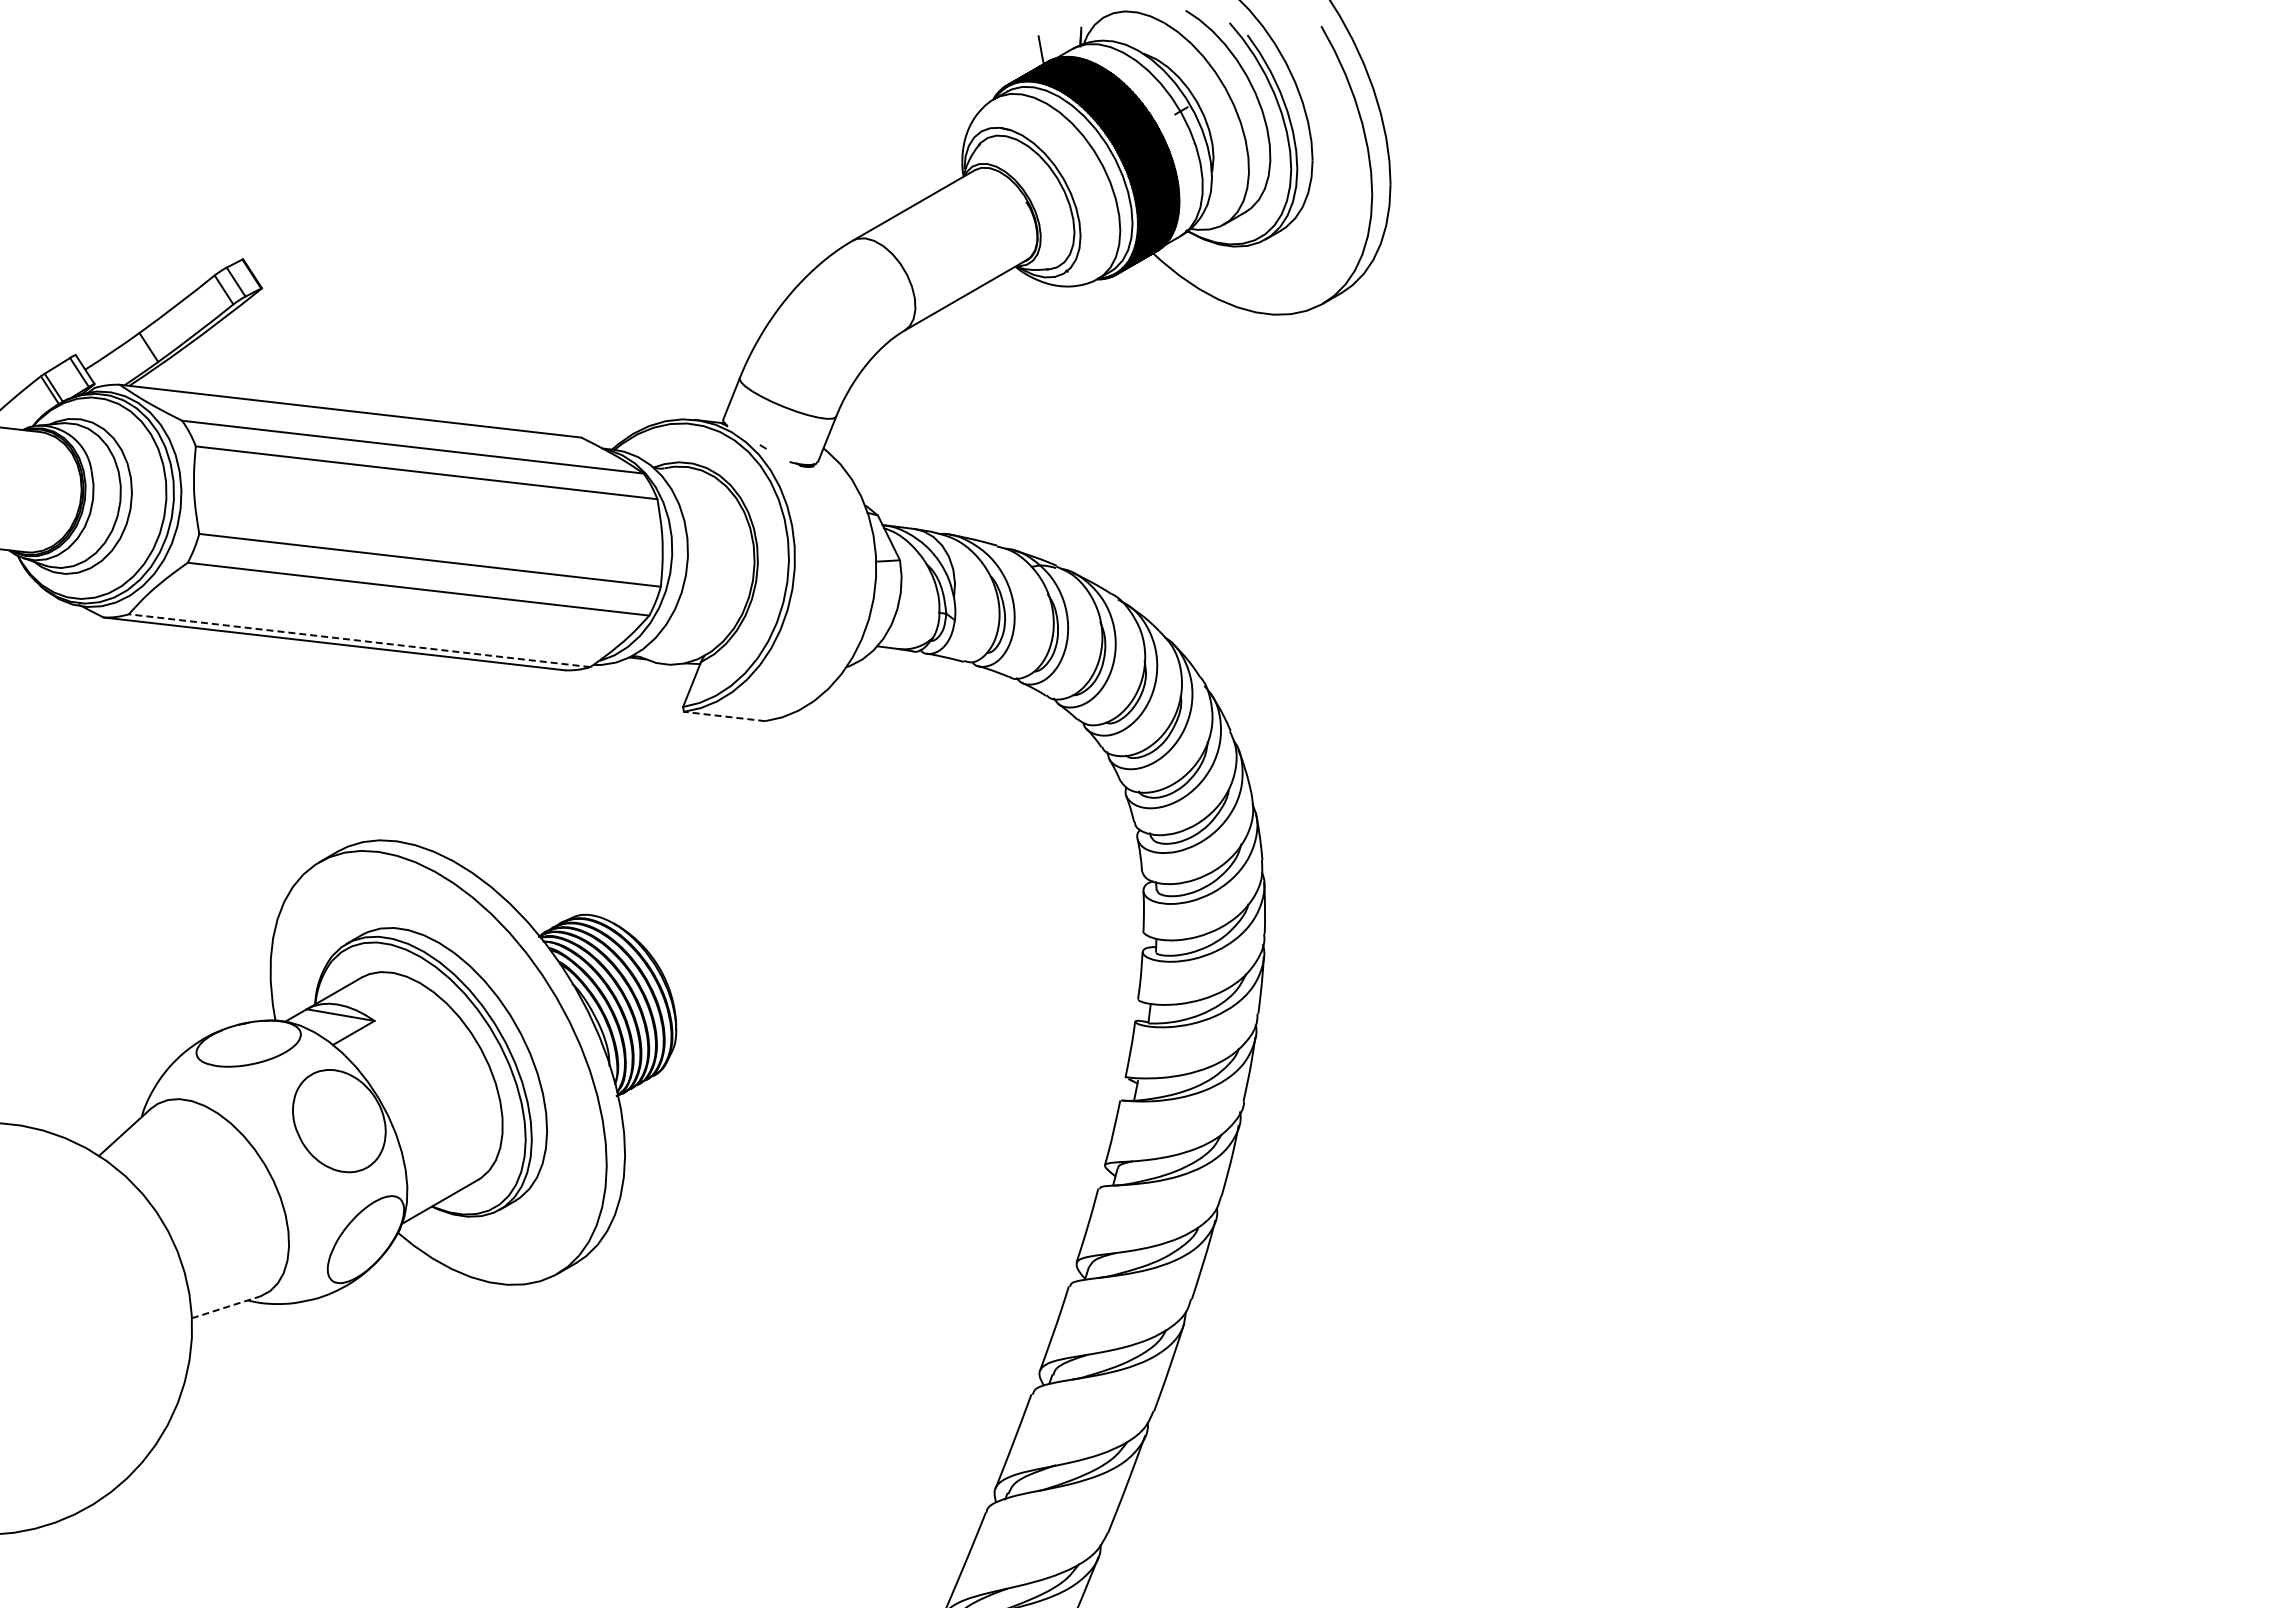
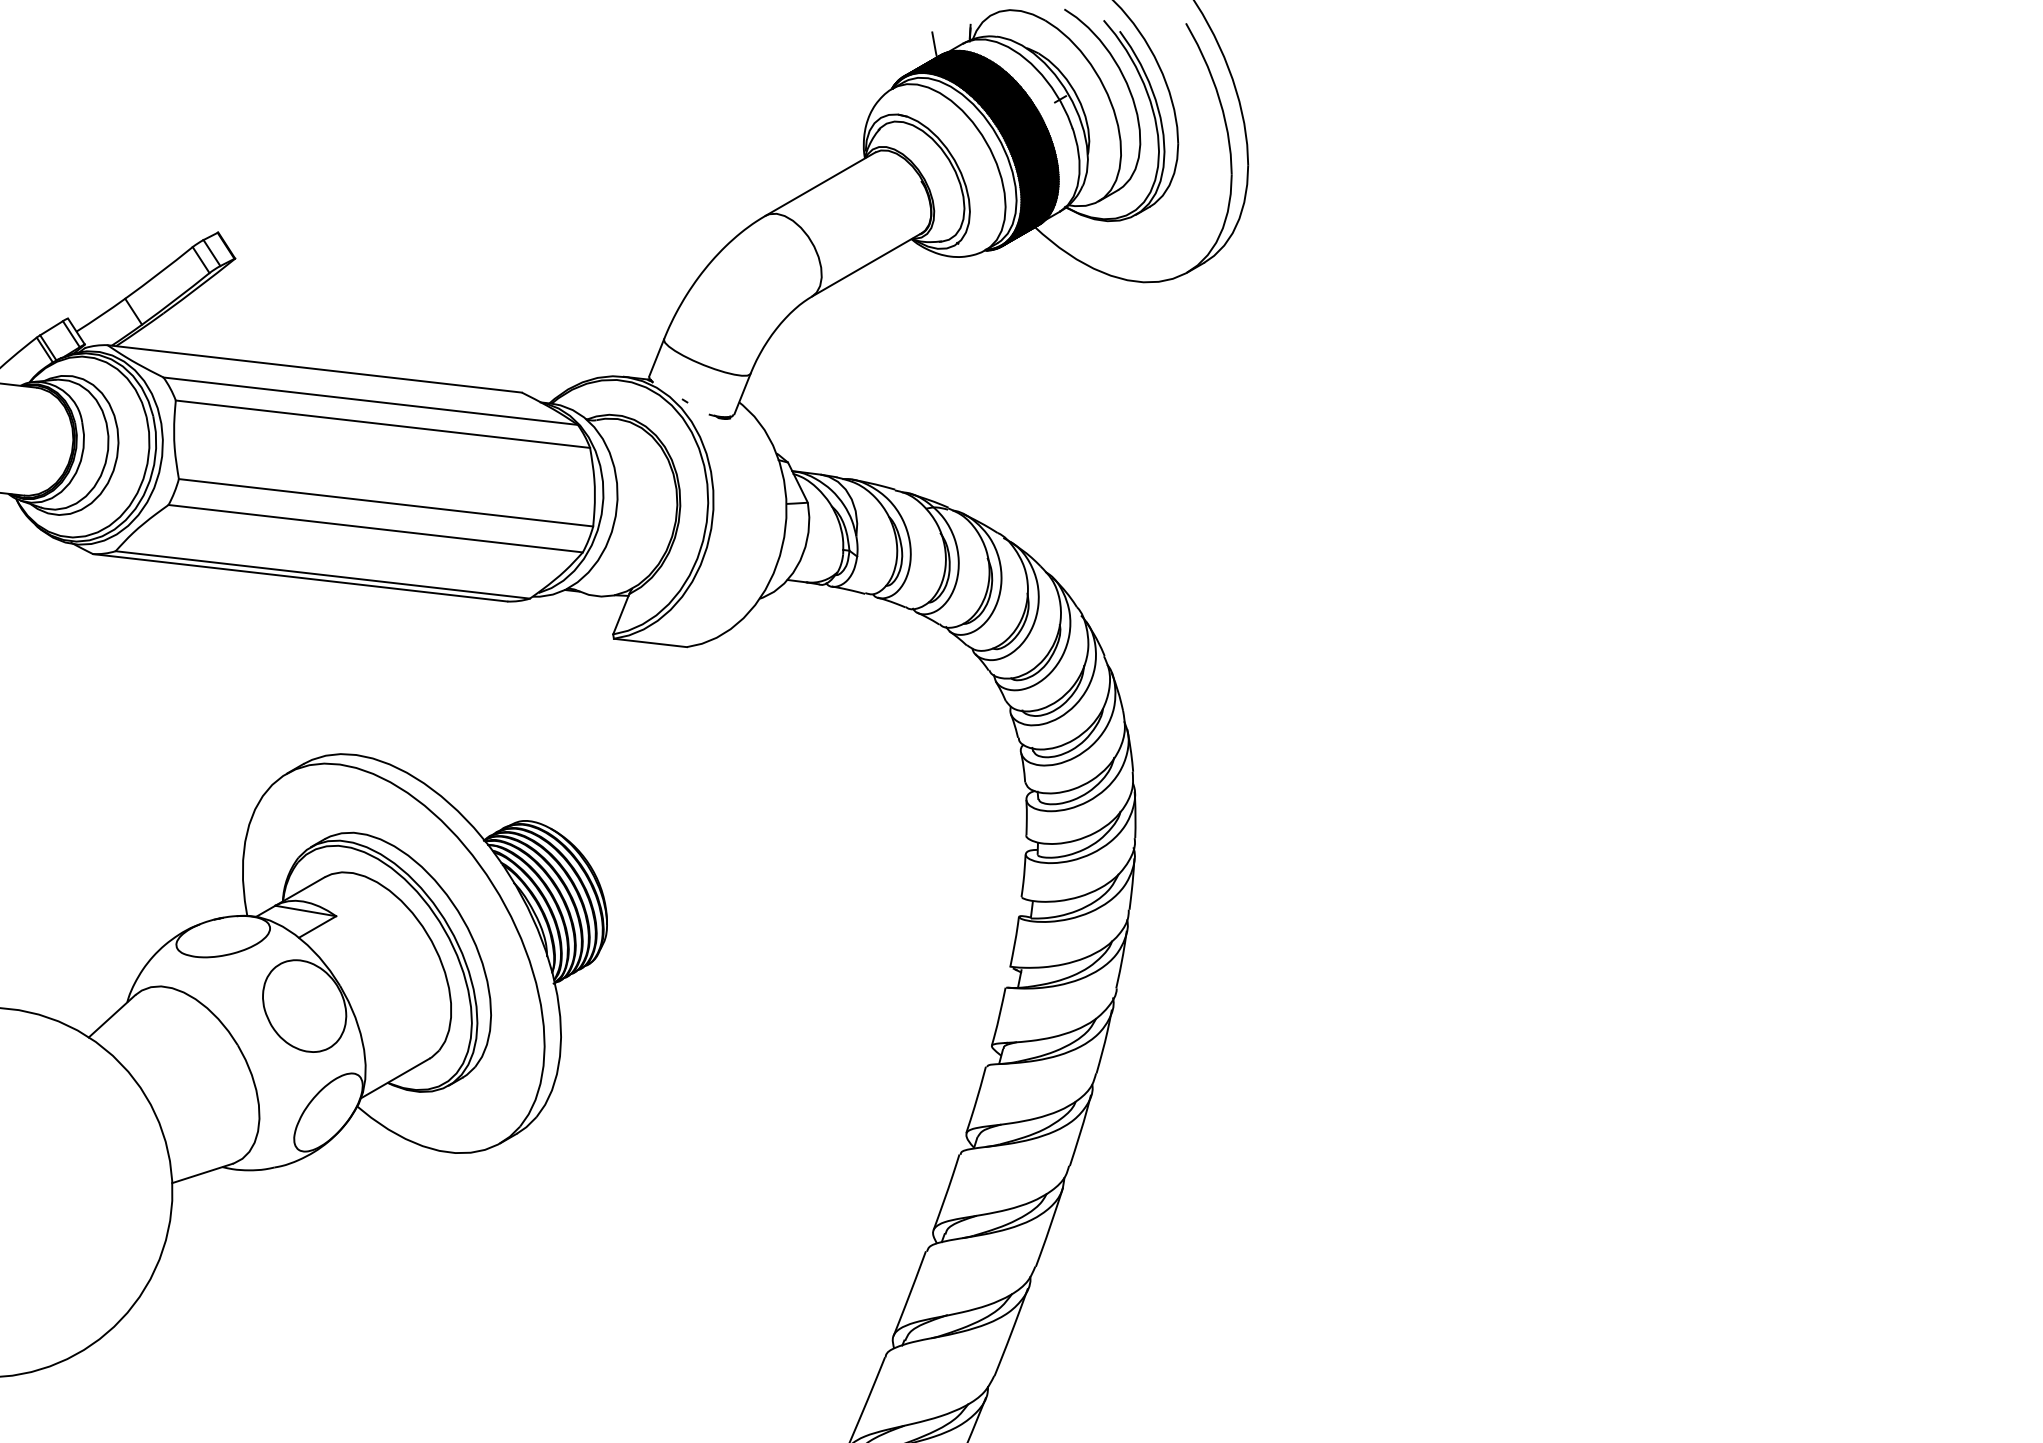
line: (359, 640) -> (322, 574), dashed -> solid
line: (724, 716) -> (650, 642), dashed -> solid
line: (226, 1307) -> (203, 1173), dashed -> solid

